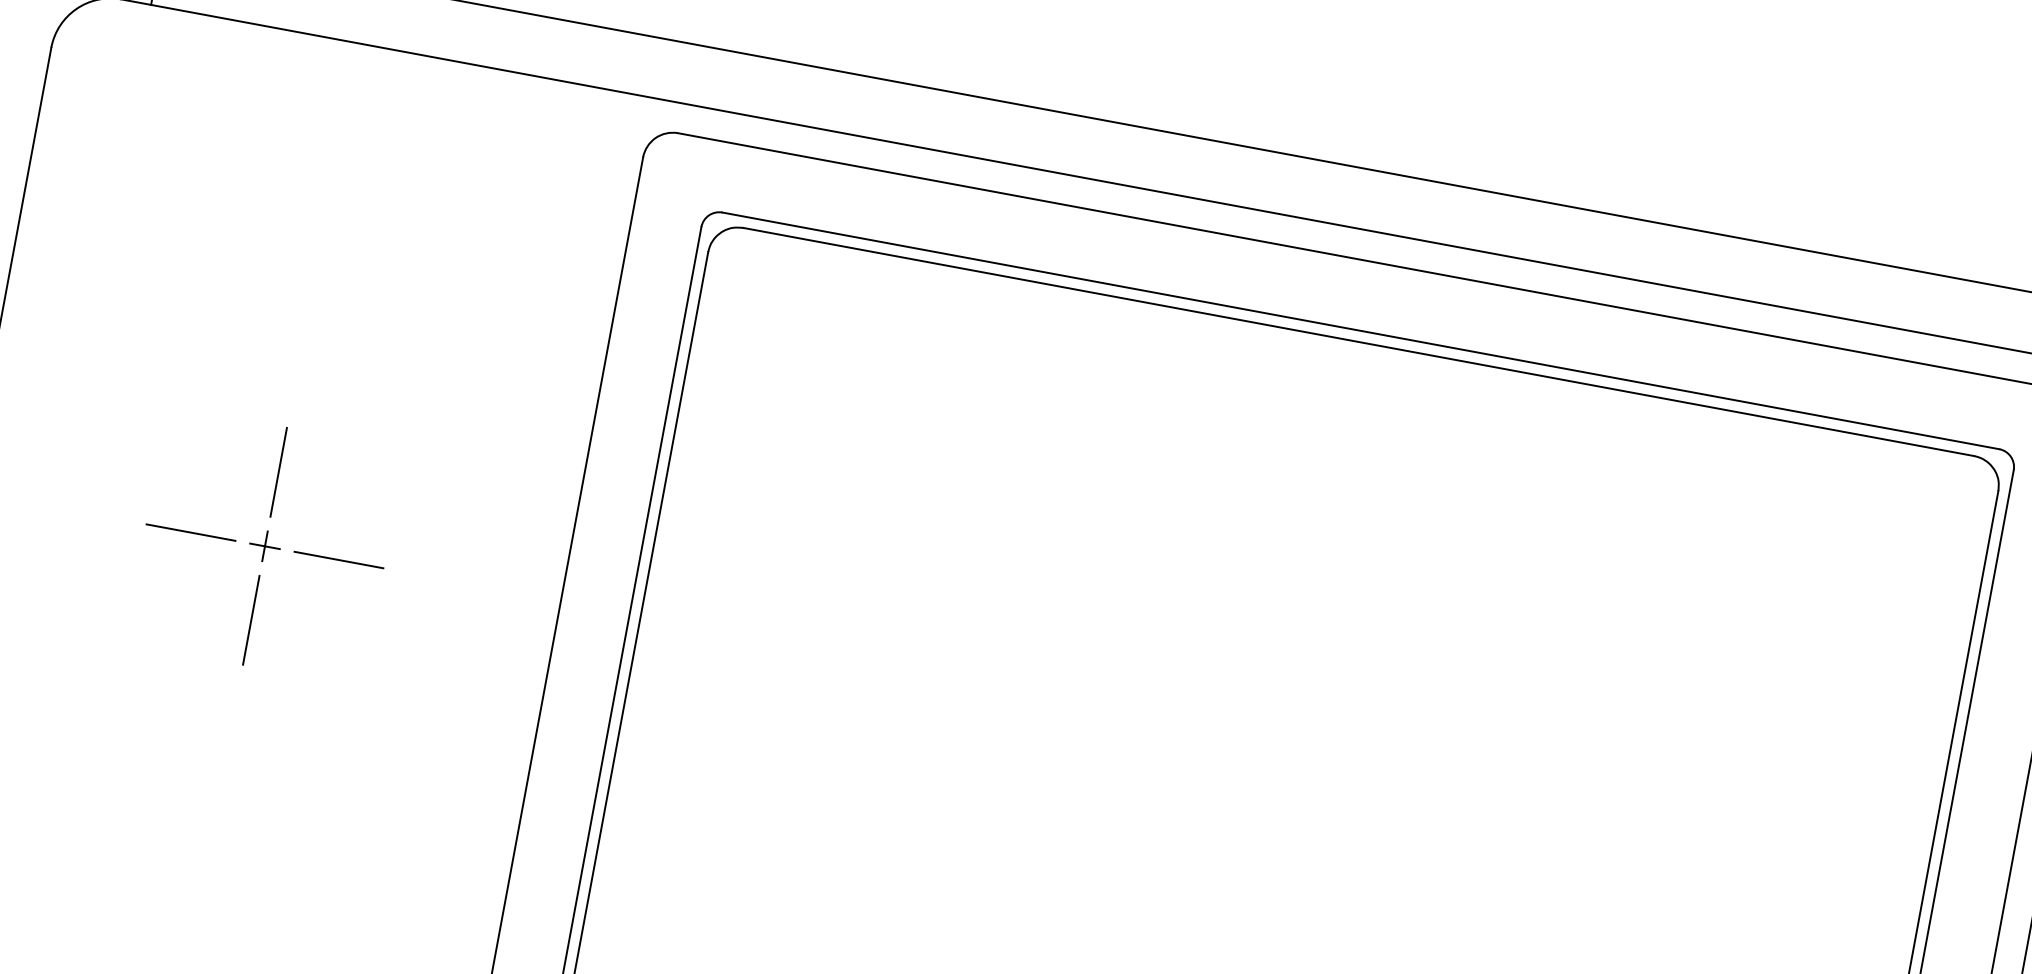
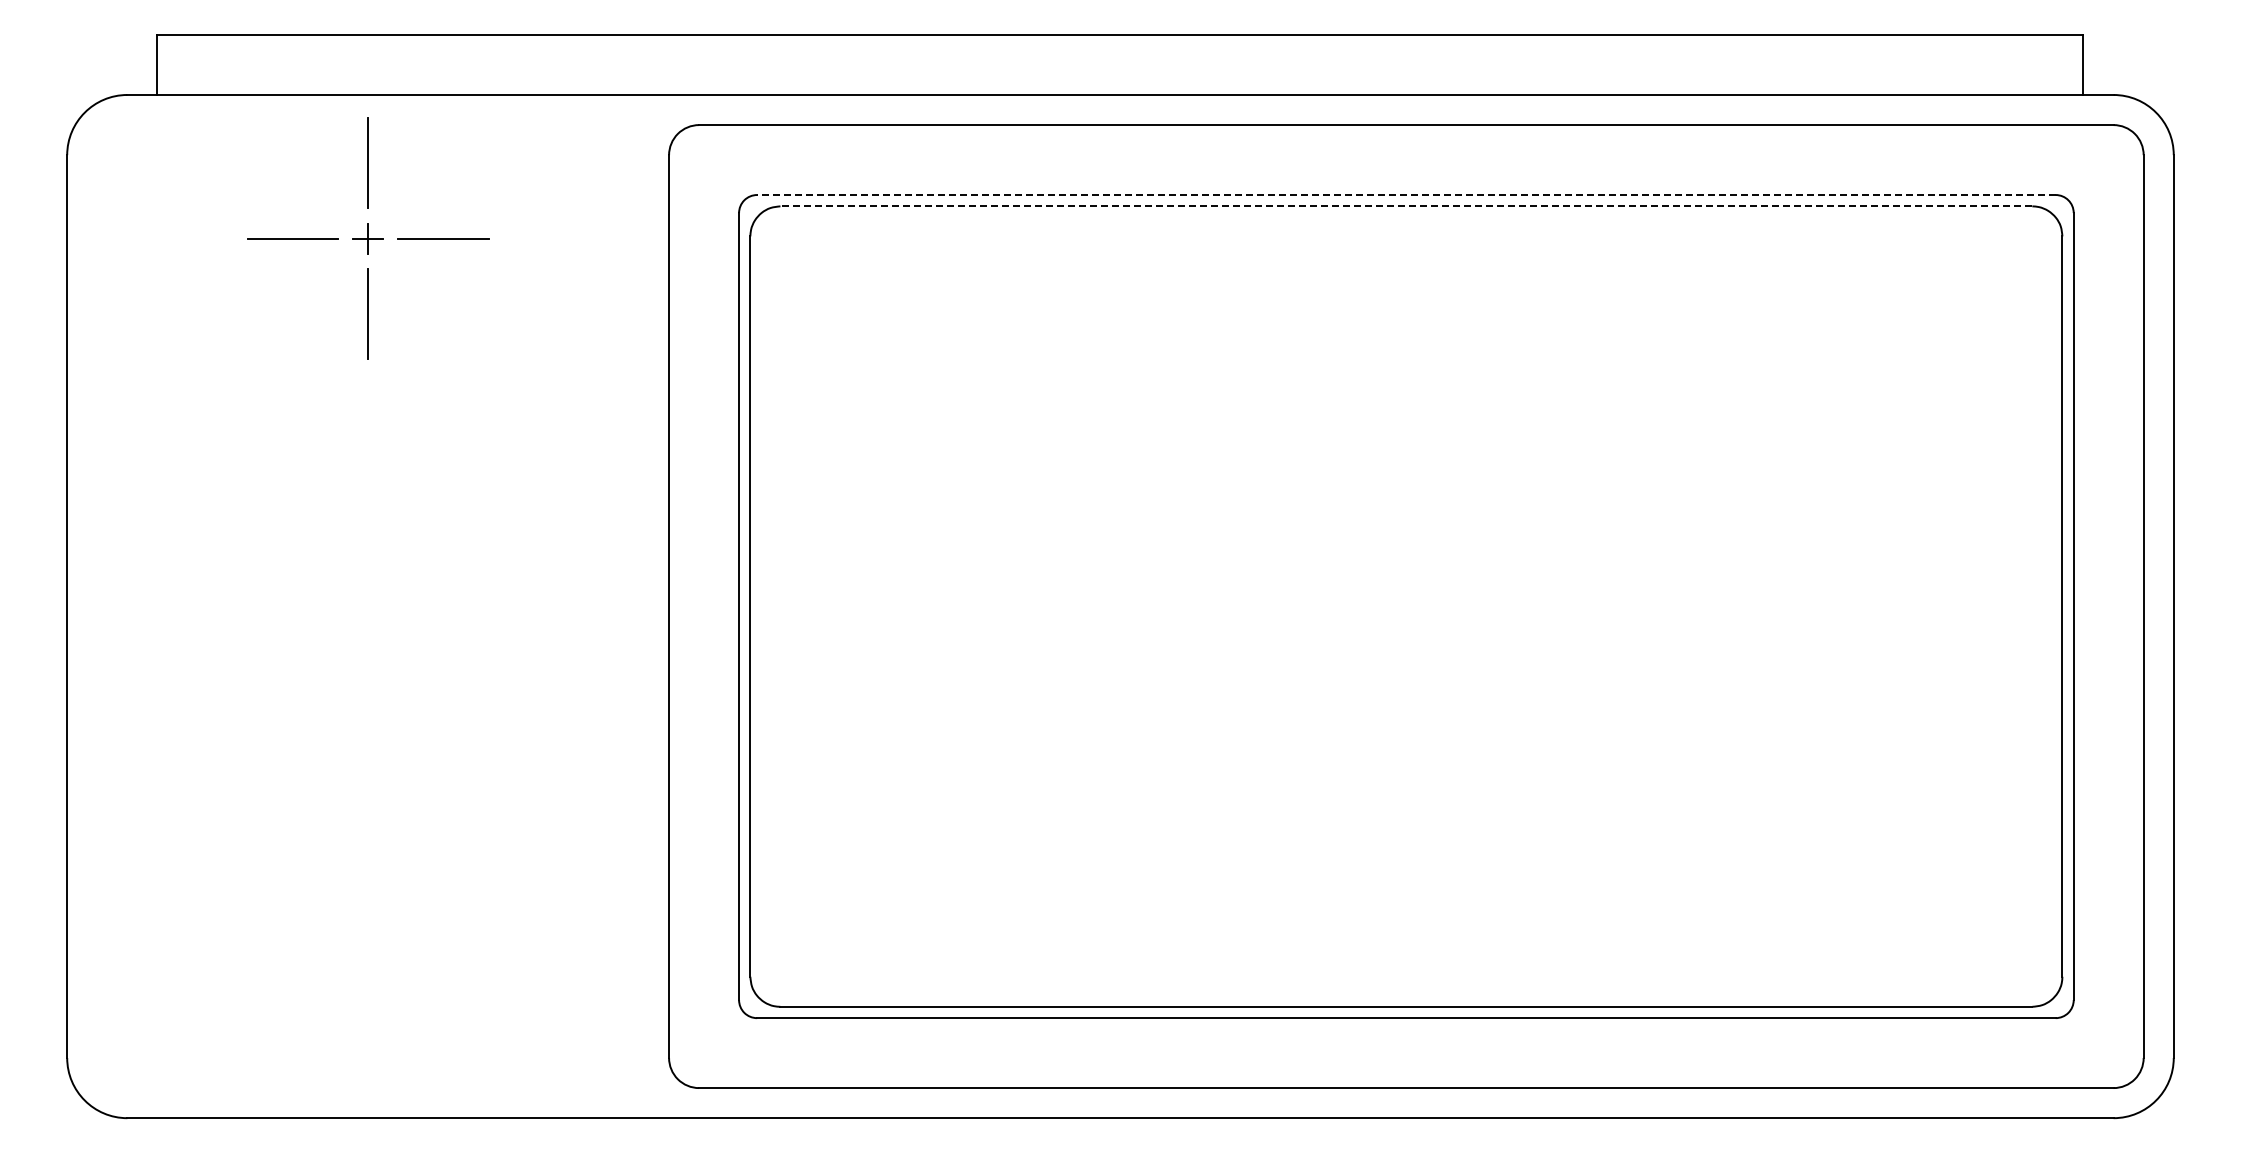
line: (1359, 331) -> (1405, 195), solid -> dashed
line: (1358, 342) -> (1406, 206), solid -> dashed
part: (265, 546) -> (368, 238), moved

